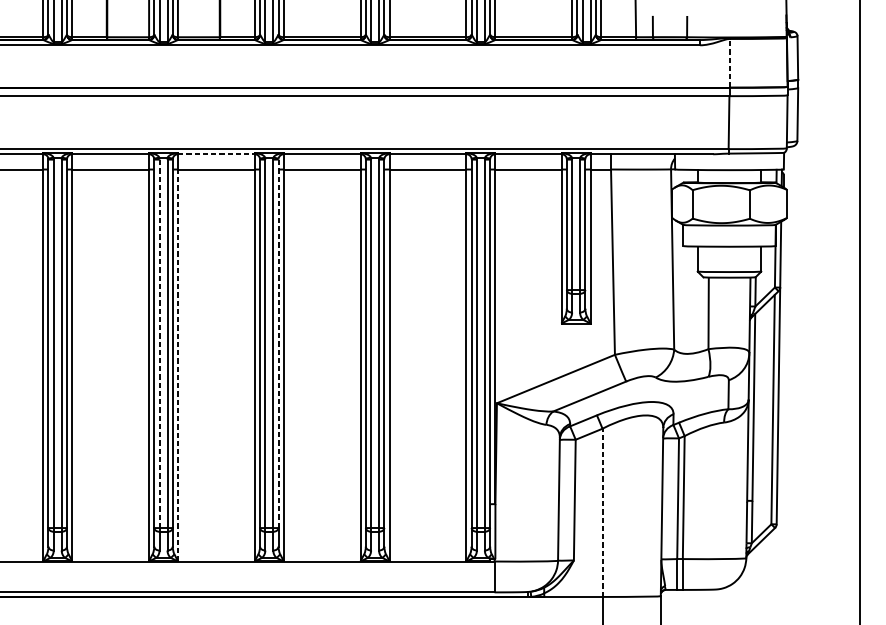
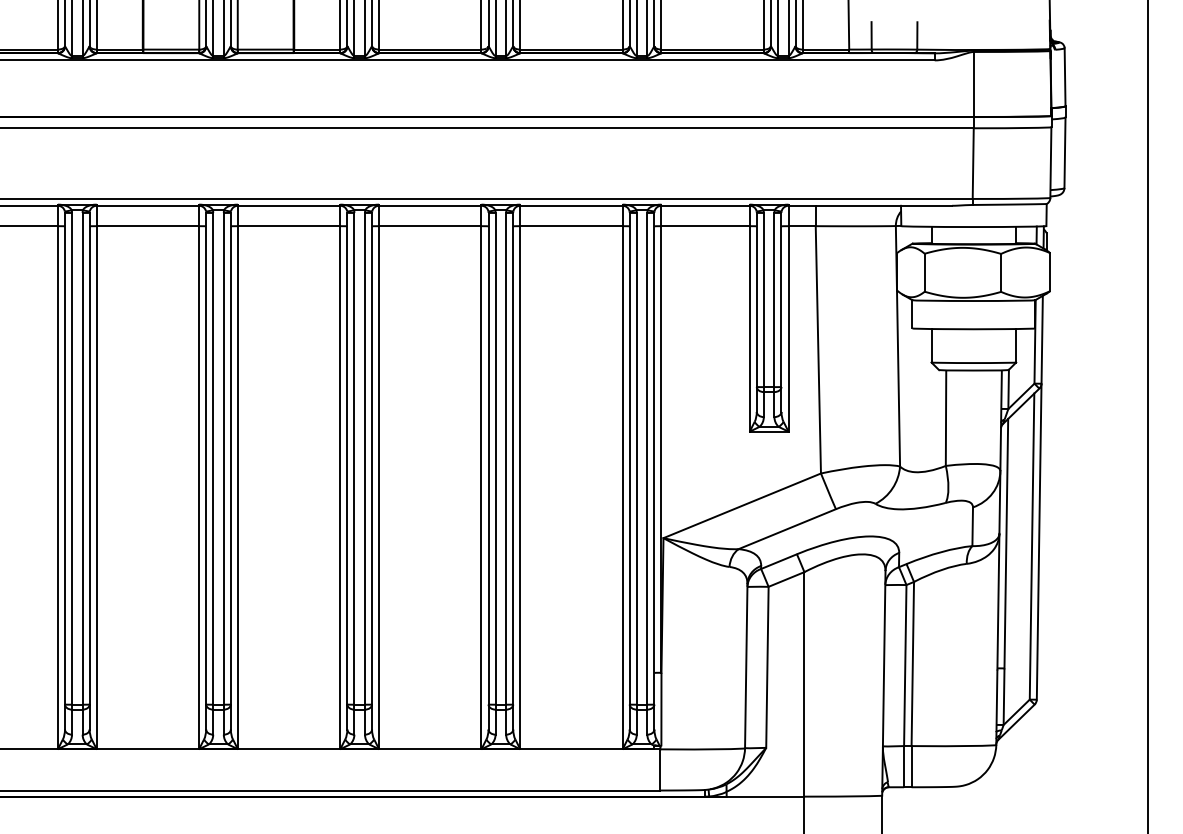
line: (729, 63) -> (973, 84), dashed -> solid
line: (216, 154) -> (289, 205), dashed -> solid
line: (159, 343) -> (213, 458), dashed -> solid
line: (278, 343) -> (372, 458), dashed -> solid
line: (177, 365) -> (237, 487), dashed -> solid
line: (602, 512) -> (804, 683), dashed -> solid

